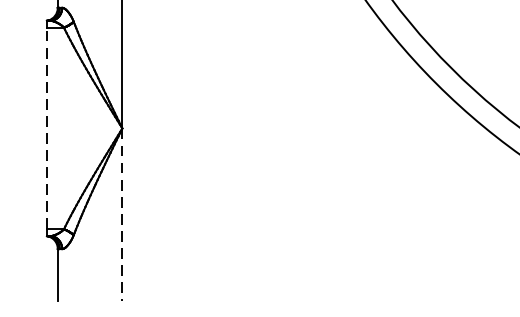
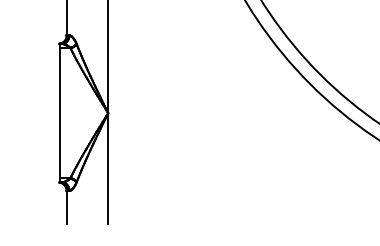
line: (46, 129) -> (59, 113), dashed -> solid
line: (122, 215) -> (108, 169), dashed -> solid

